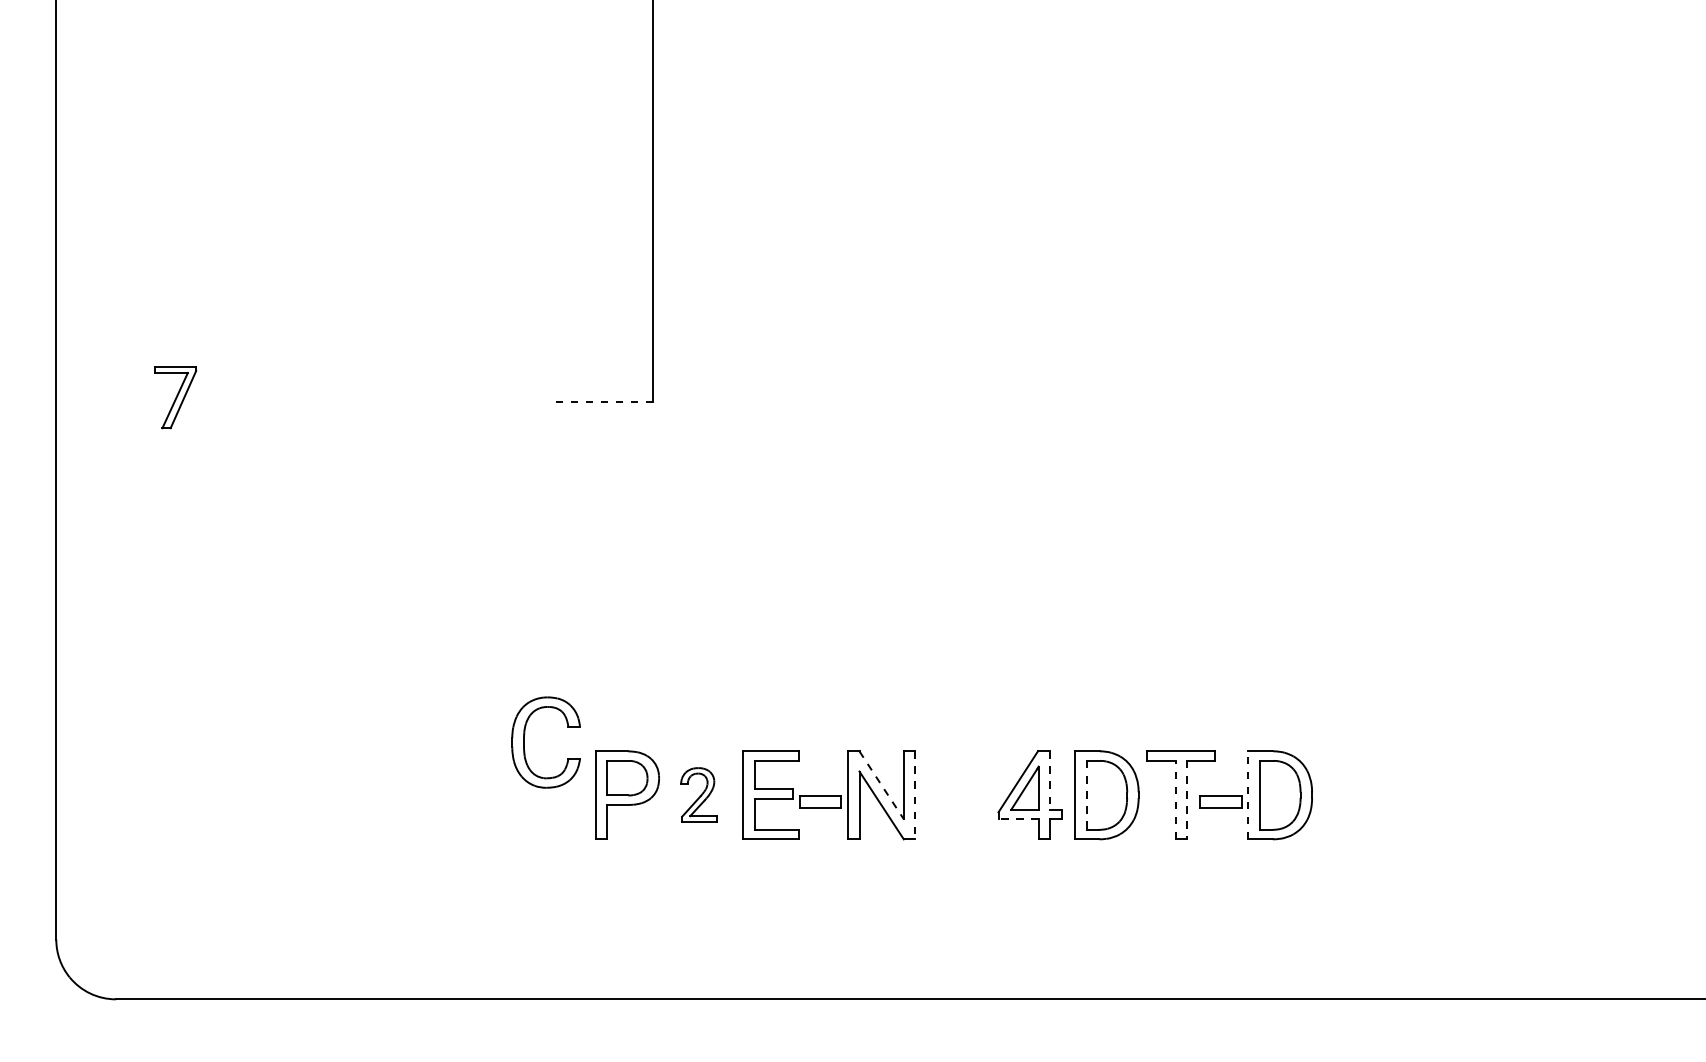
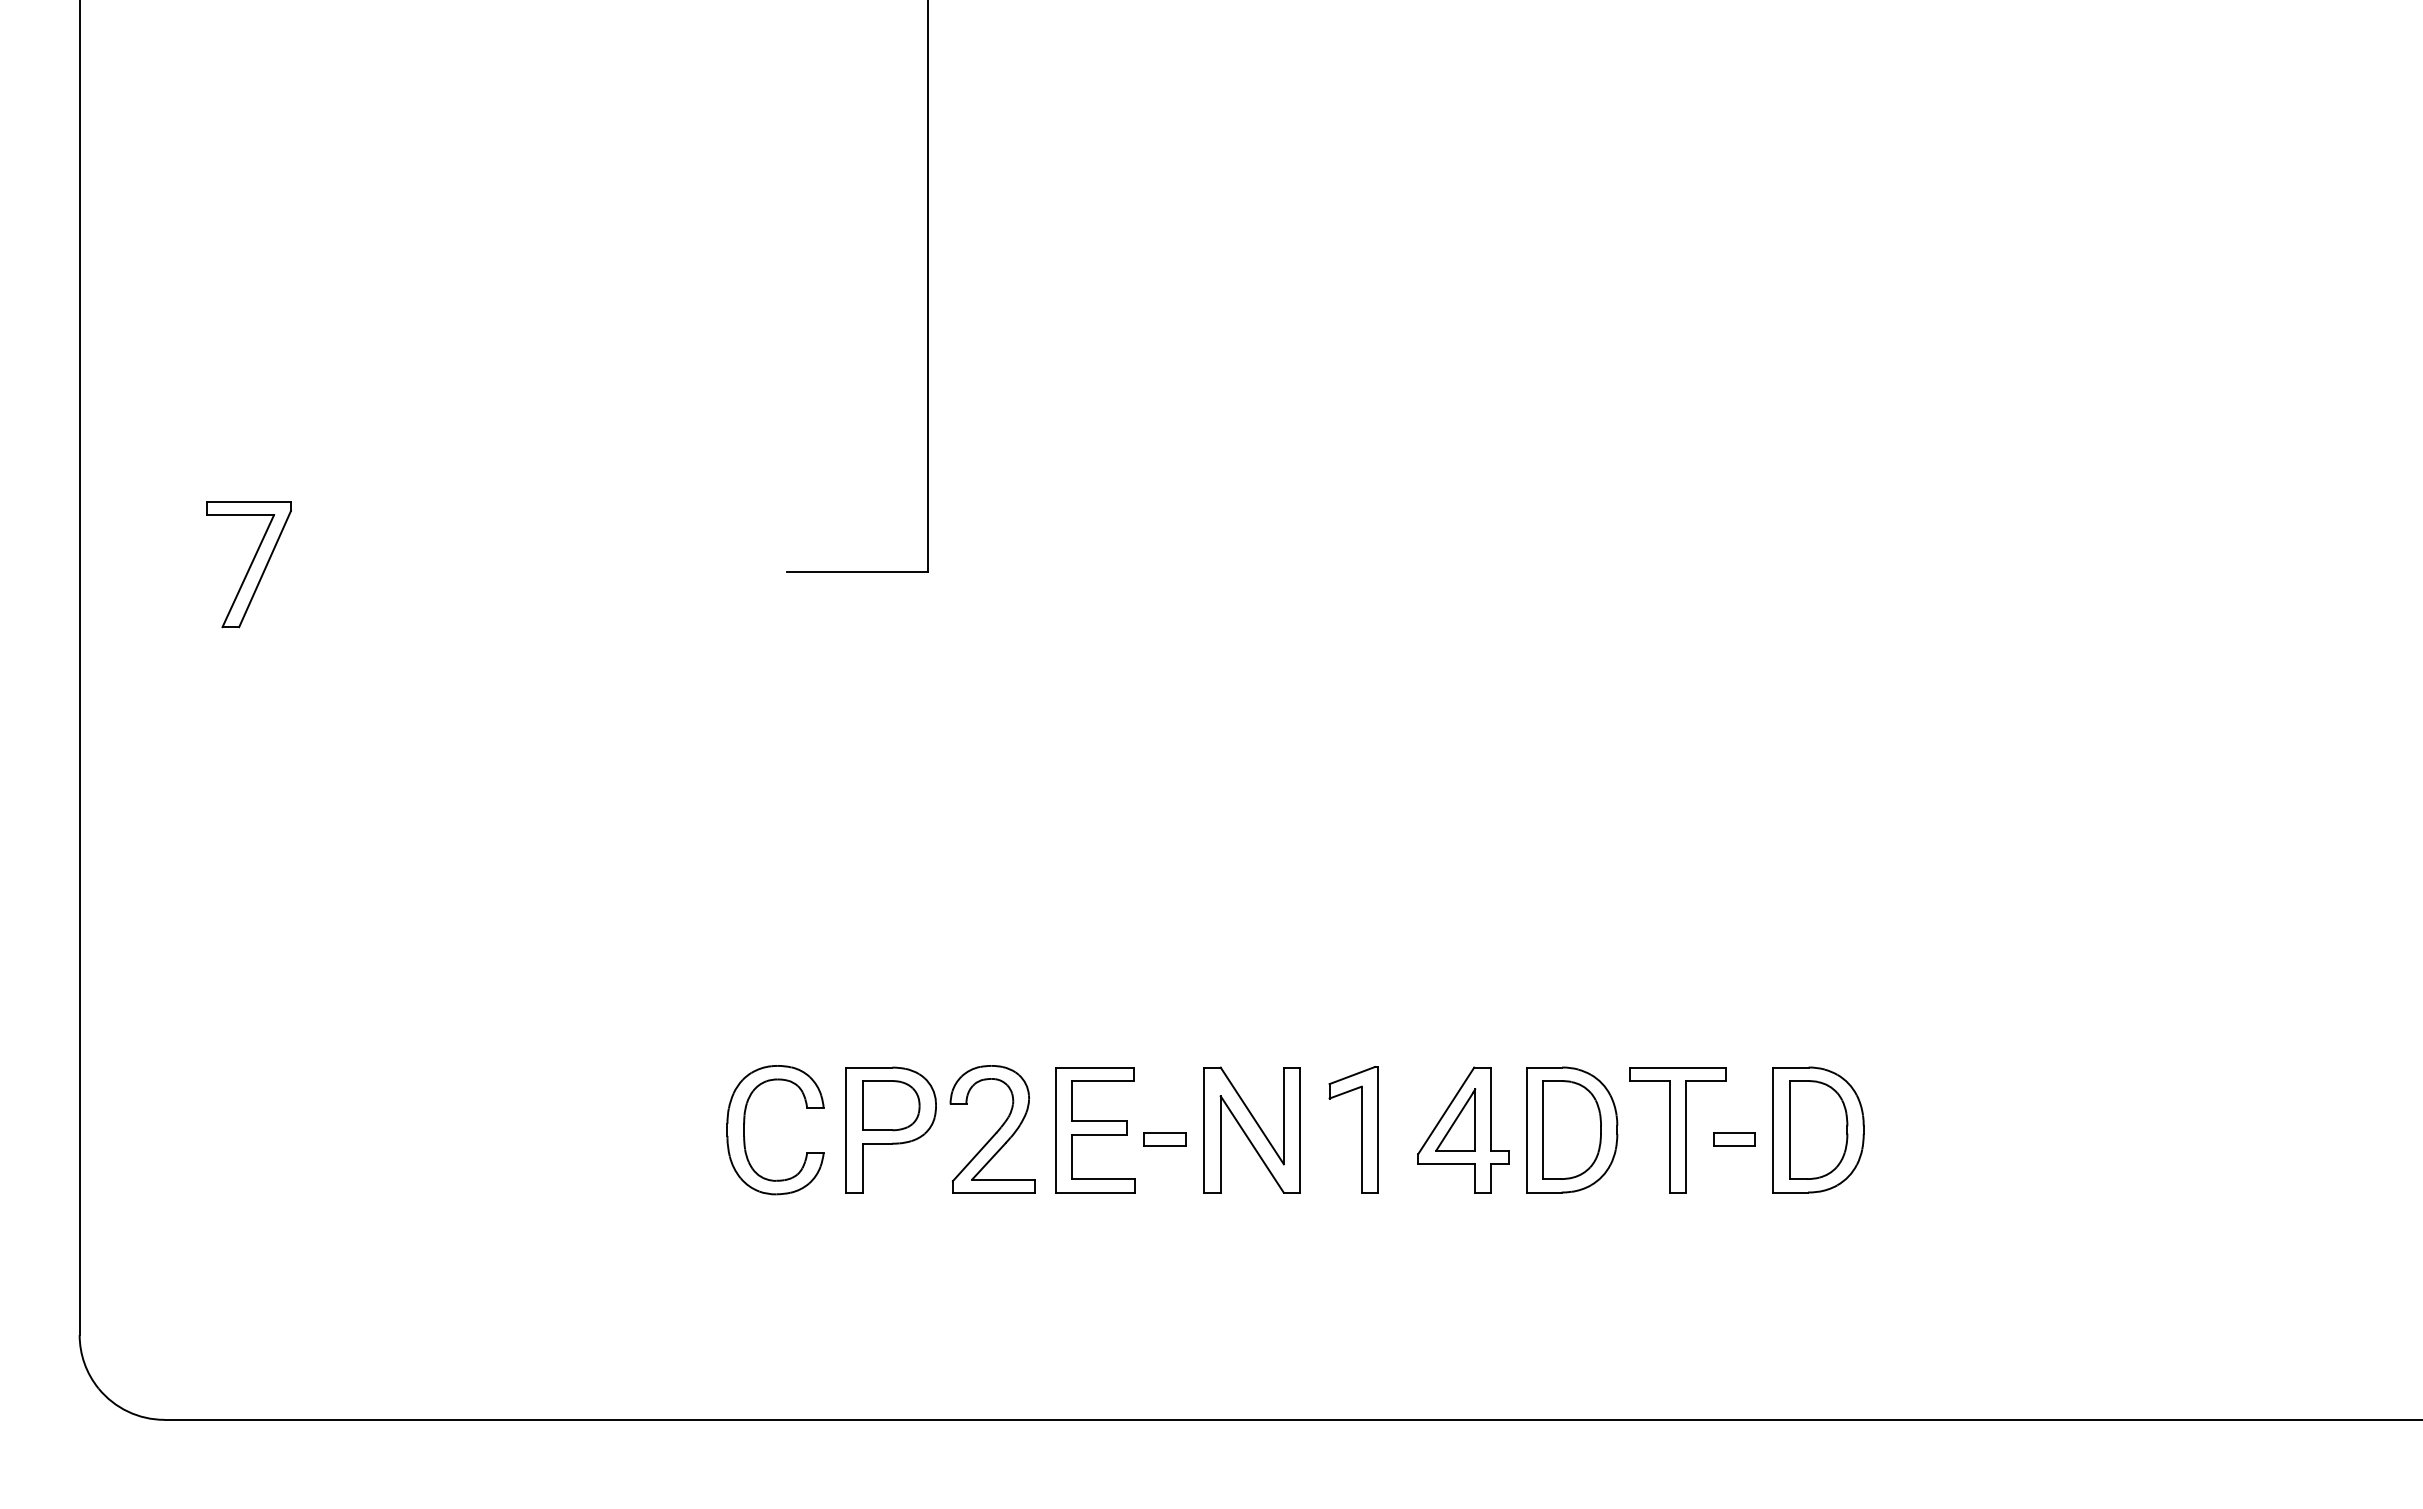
part: (175, 397) -> (248, 564), size x1.43
line: (603, 402) -> (857, 571), dashed -> solid
part: (524, 737) -> (745, 1123), moved
line: (1050, 780) -> (1491, 1109), dashed -> solid
line: (881, 785) -> (1252, 1115), dashed -> solid
part: (698, 794) -> (992, 1129), size x1.67
part: (958, 794) -> (1361, 1129), added
line: (1248, 794) -> (1773, 1129), dashed -> solid
line: (915, 795) -> (1300, 1130), dashed -> solid
line: (1086, 795) -> (1543, 1130), dashed -> solid
line: (1175, 799) -> (1669, 1136), dashed -> solid
line: (1187, 799) -> (1686, 1136), dashed -> solid
part: (819, 802) -> (1164, 1139), size x0.71
part: (1221, 802) -> (1734, 1139), size x0.71
line: (1018, 818) -> (1446, 1163), dashed -> solid

